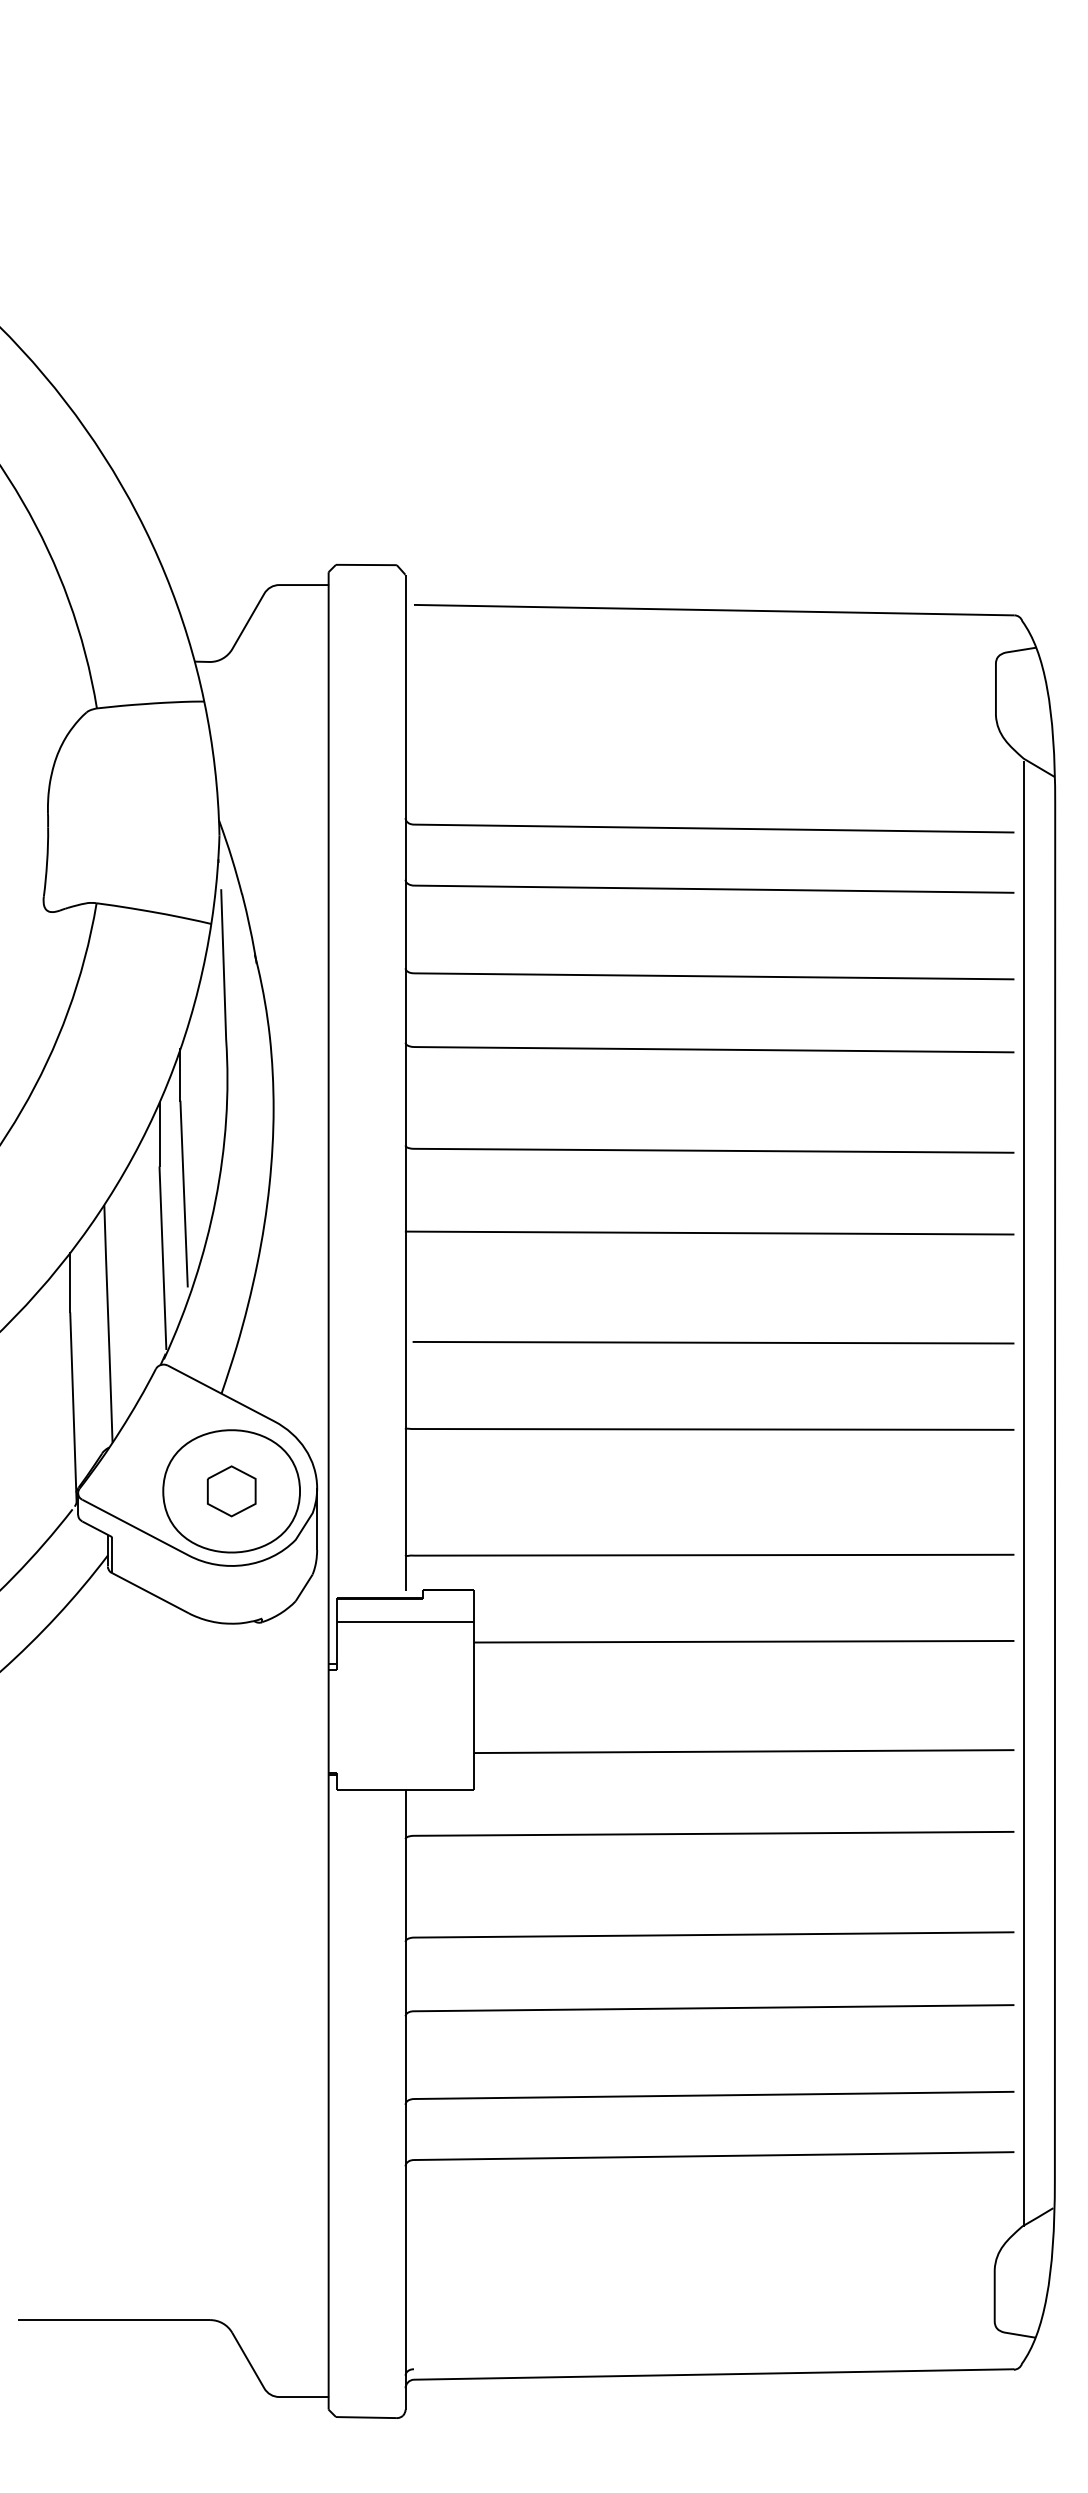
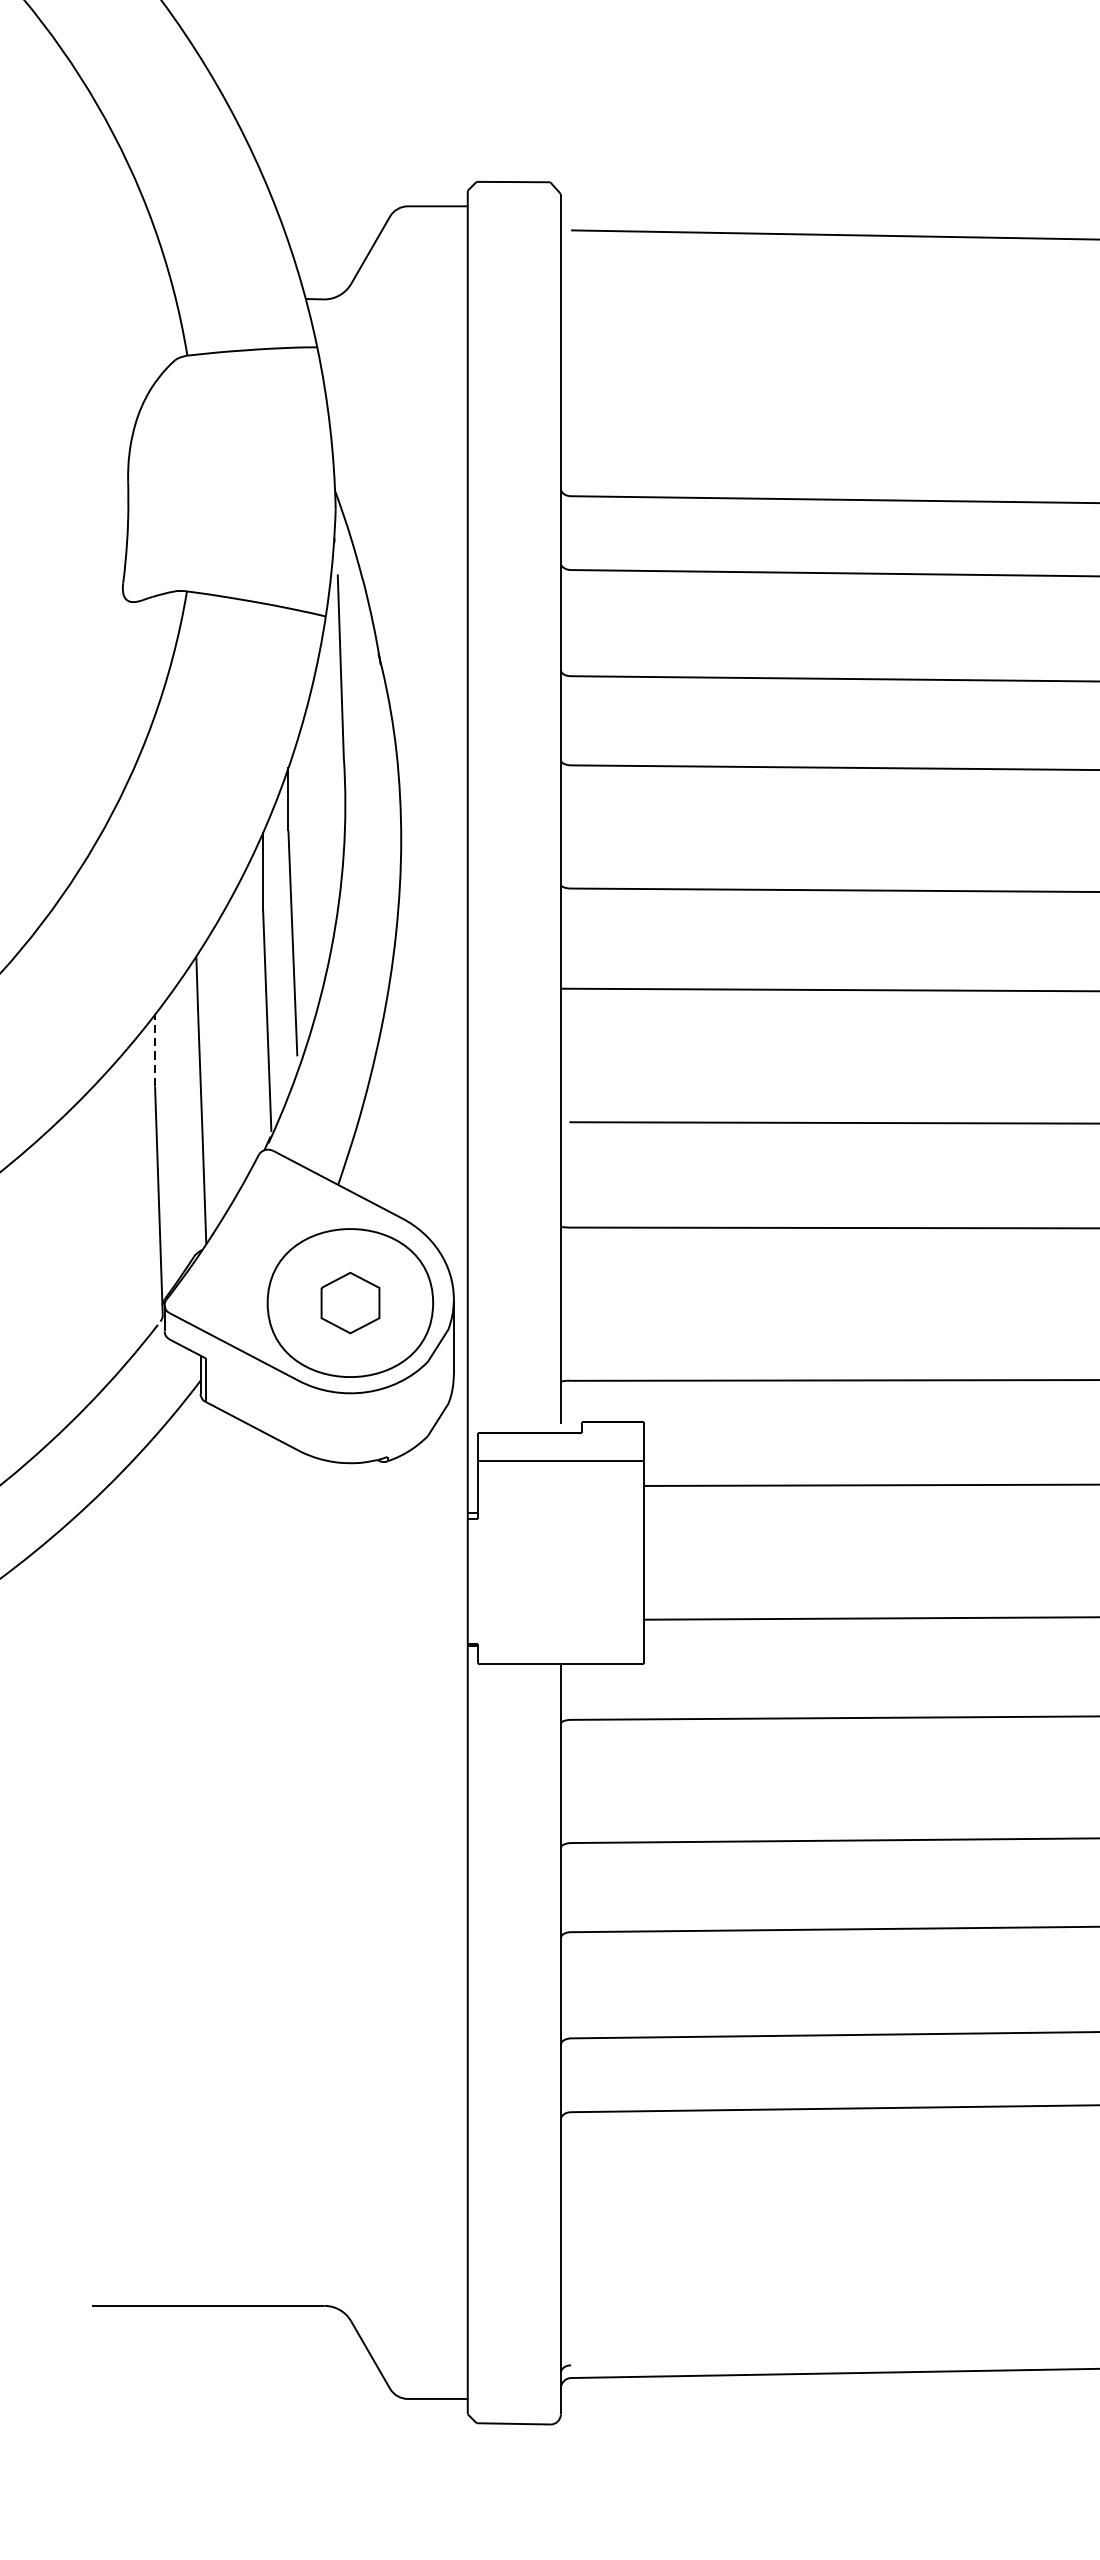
line: (70, 1282) -> (155, 1050), solid -> dashed

